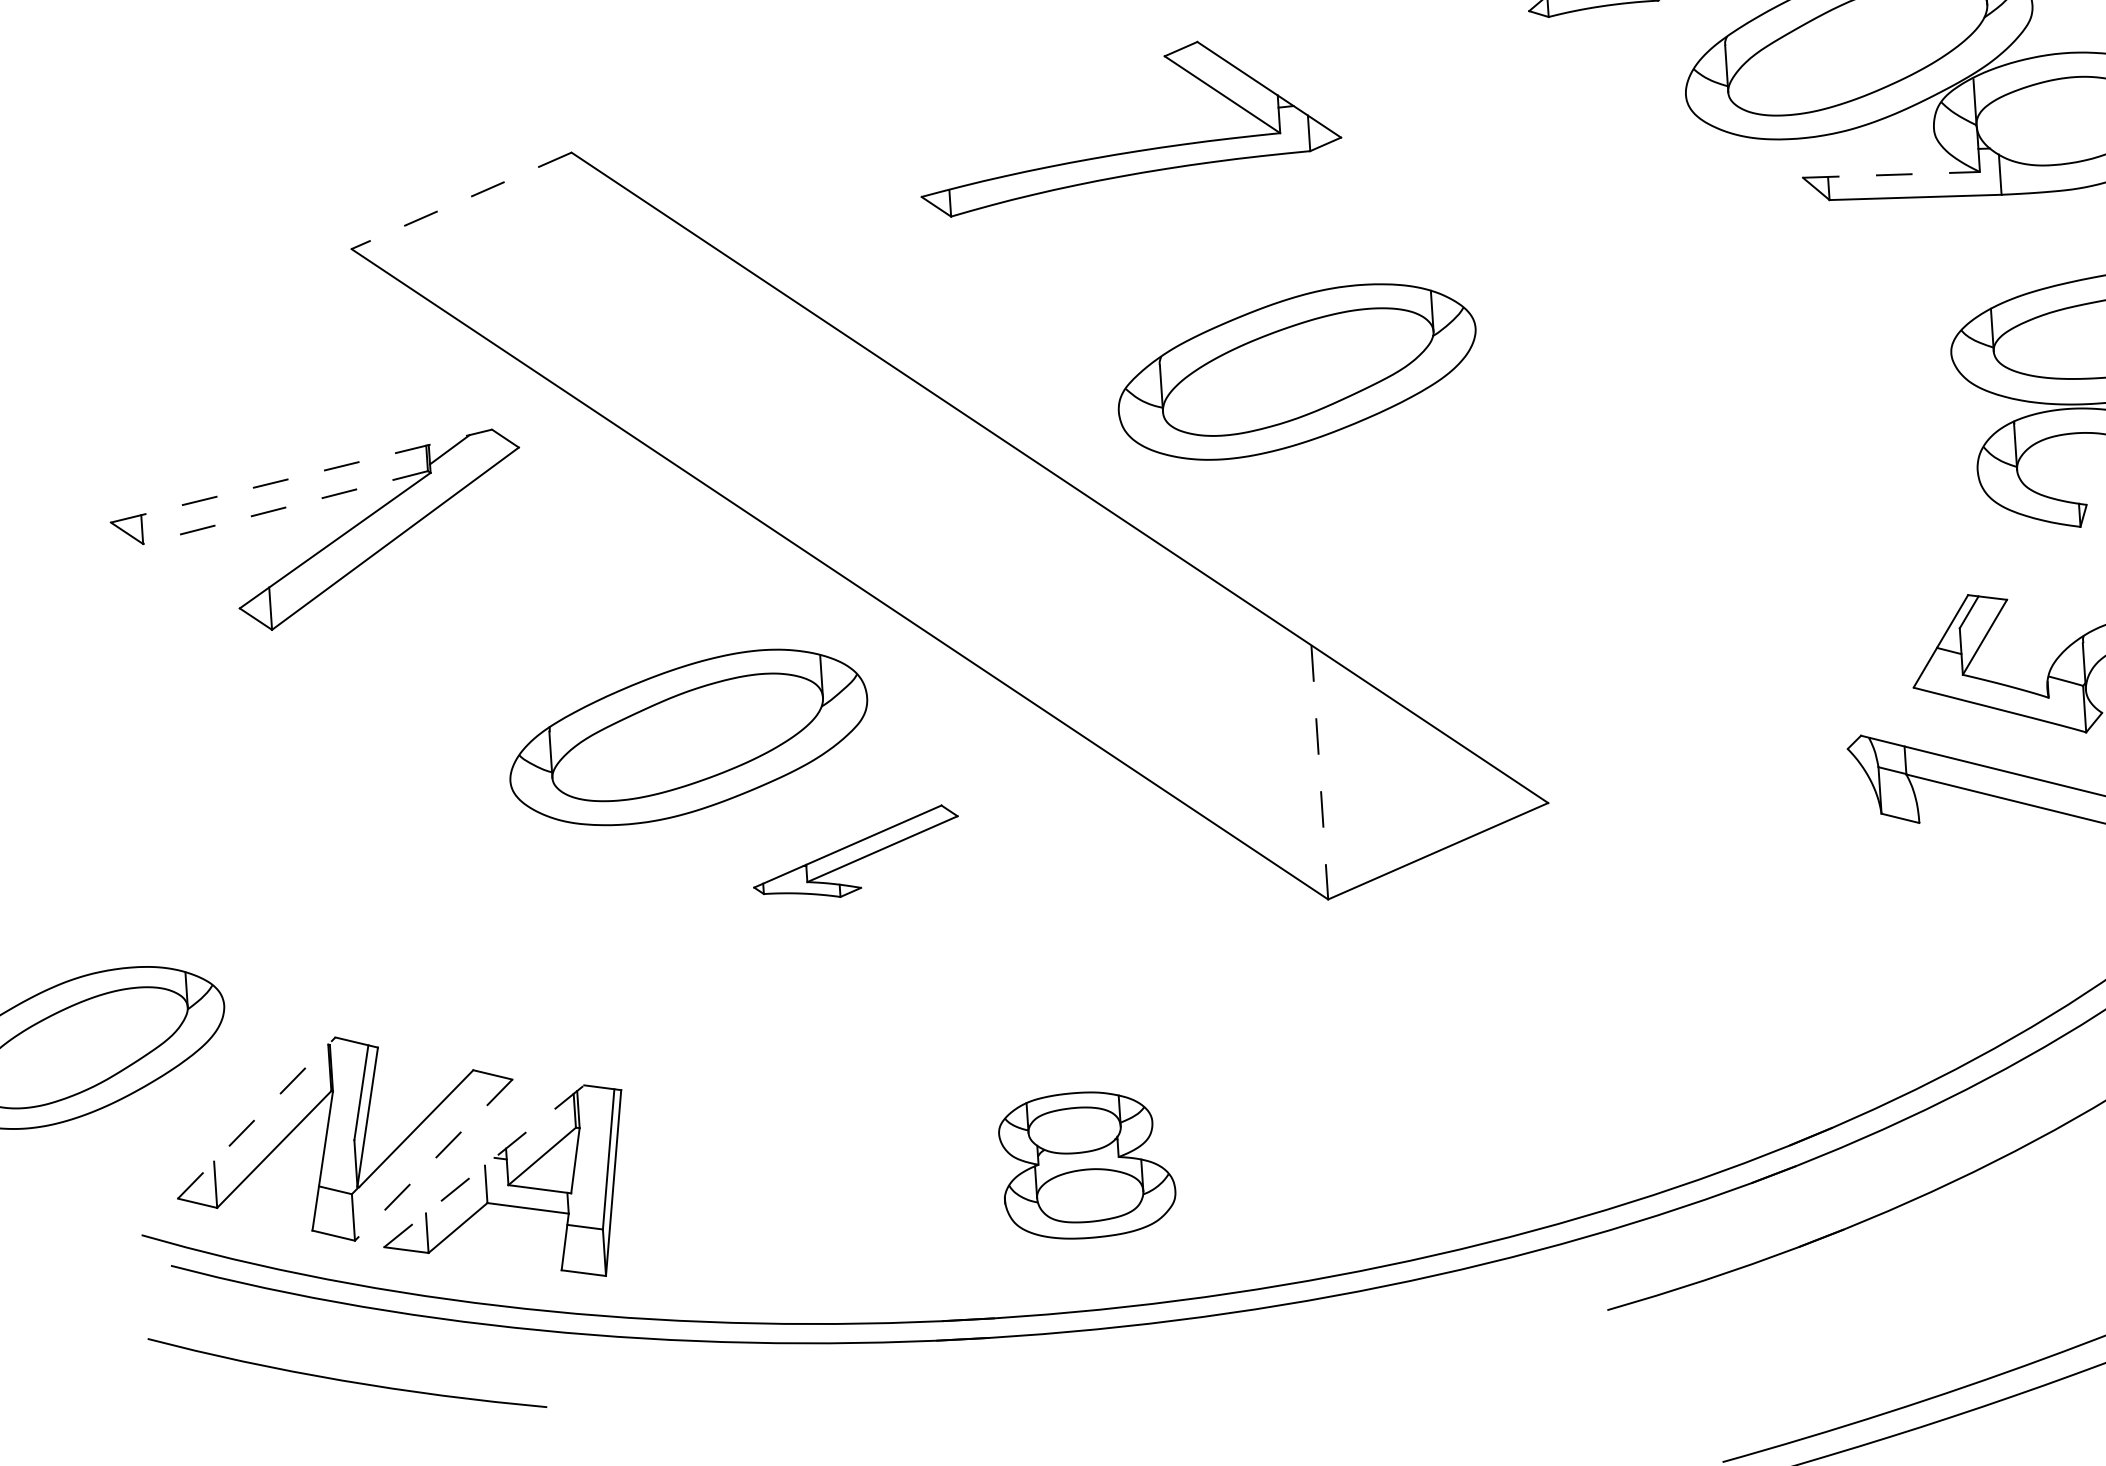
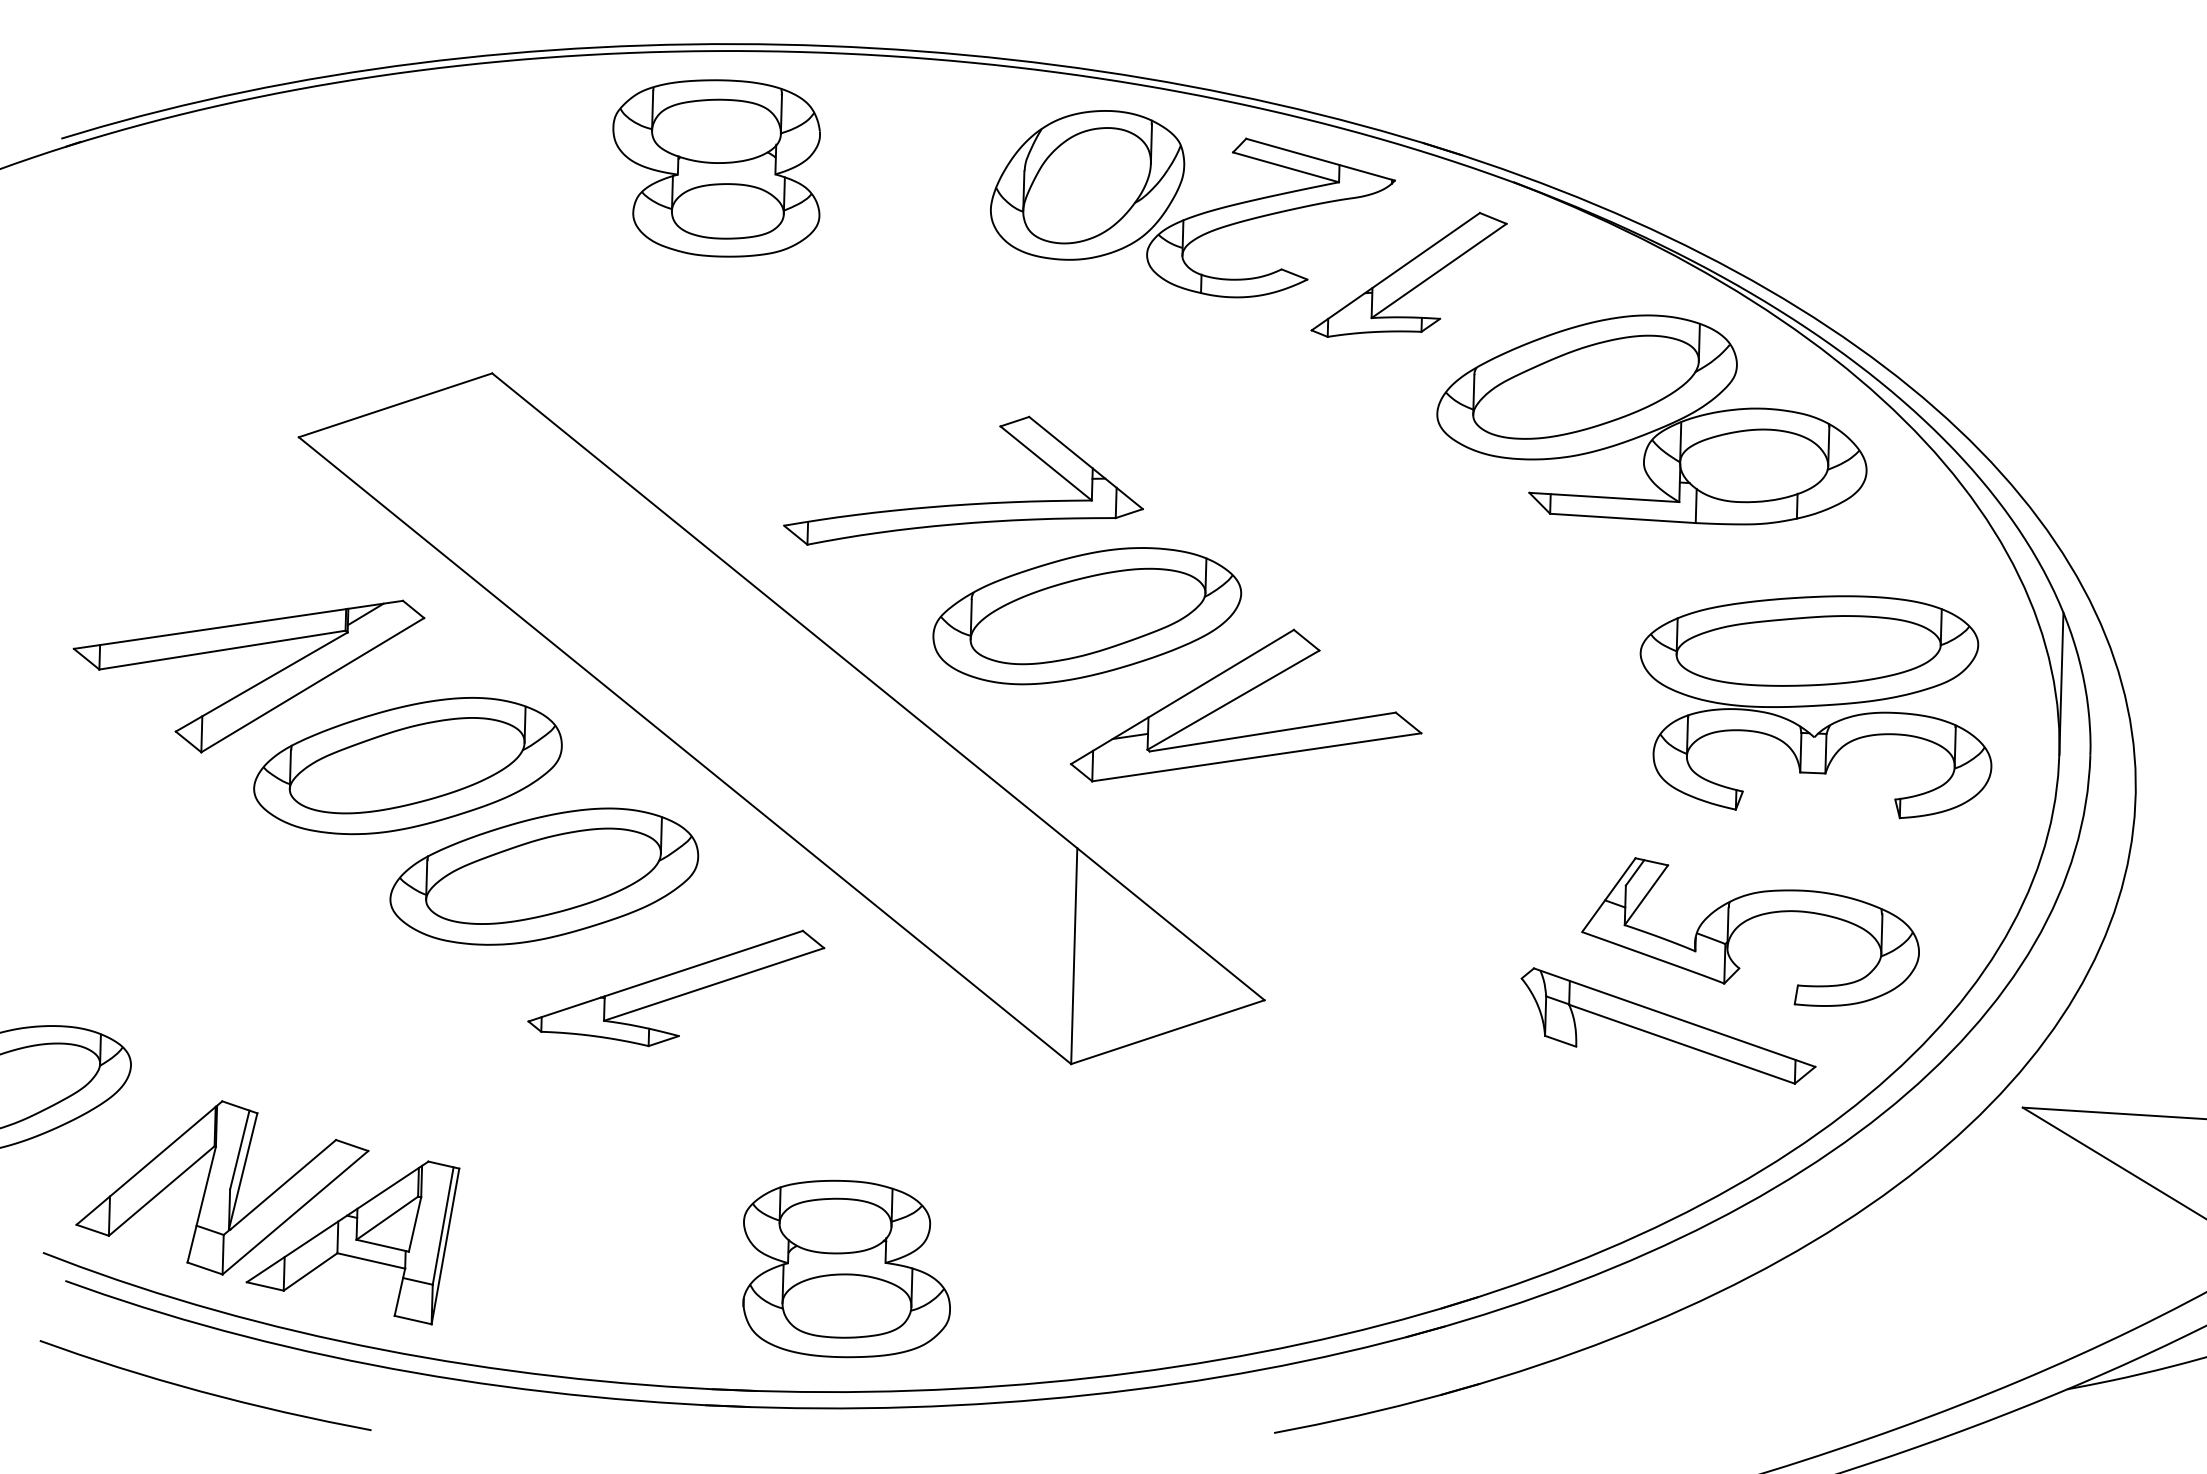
part: (1129, 150) -> (963, 503), moved
line: (1891, 174) -> (1604, 497), dashed -> solid
line: (461, 201) -> (395, 405), dashed -> solid
part: (1488, 448) -> (1242, 696), added
line: (301, 475) -> (238, 624), dashed -> solid
line: (285, 507) -> (222, 650), dashed -> solid
part: (515, 623) -> (407, 766), added
line: (1320, 772) -> (1074, 956), dashed -> solid
part: (856, 854) -> (676, 988), size x1.67
line: (256, 1118) -> (149, 1163), dashed -> solid
line: (433, 1161) -> (295, 1213), dashed -> solid
part: (1087, 1164) -> (846, 1268), size x1.43
line: (485, 1165) -> (338, 1221), dashed -> solid

